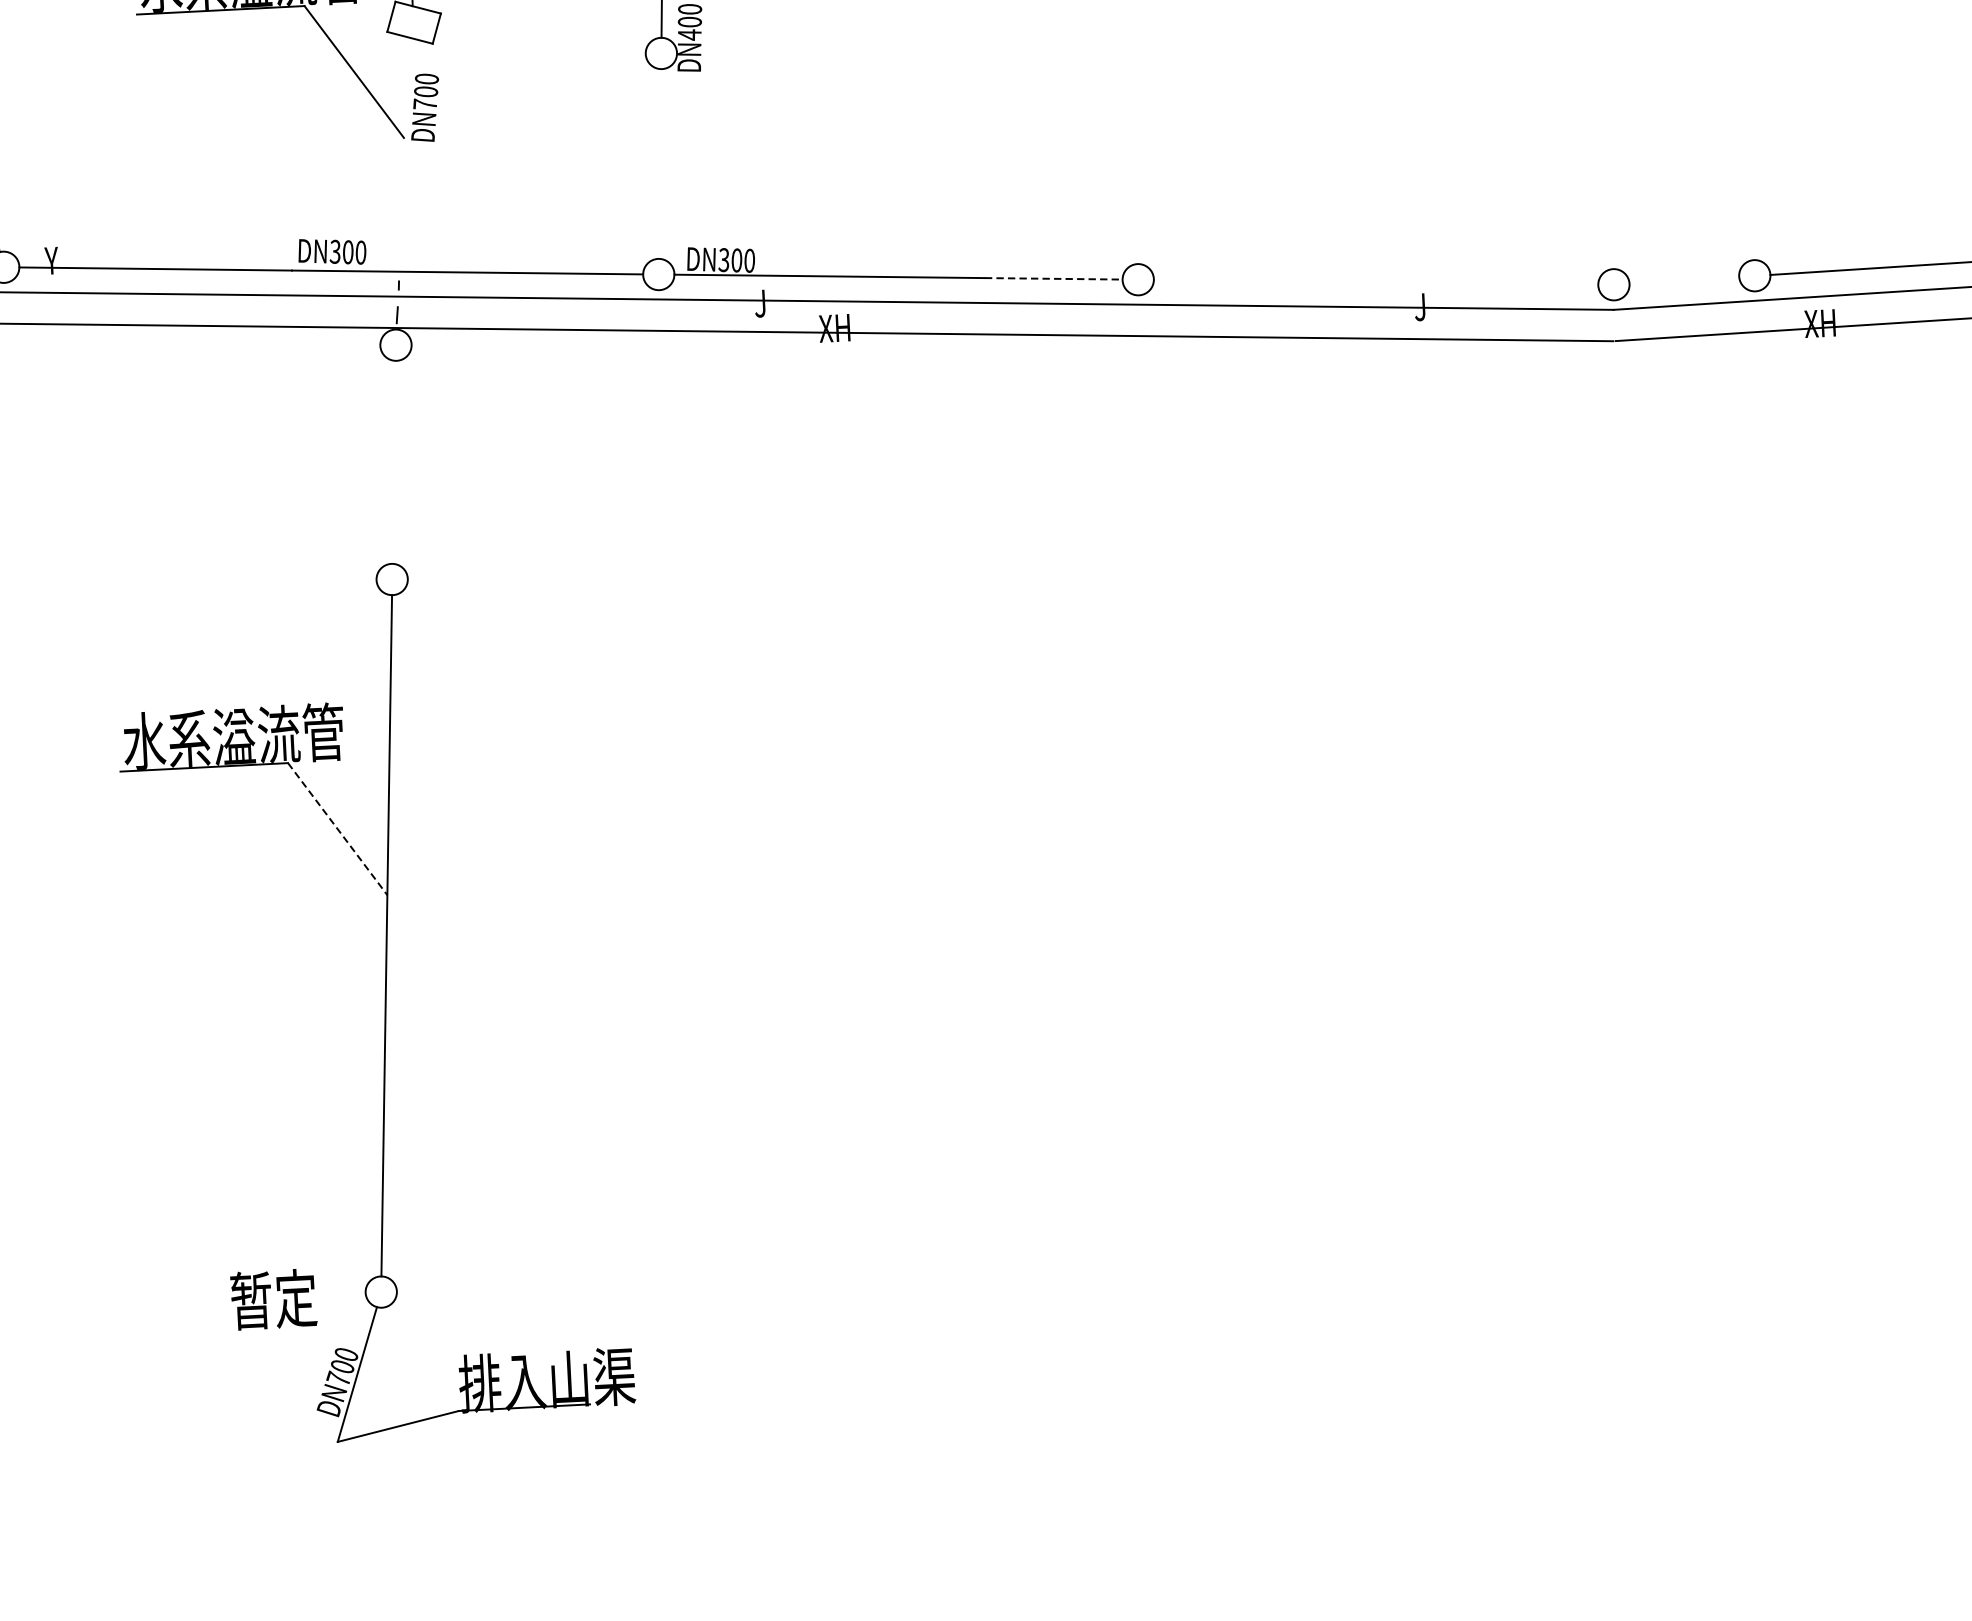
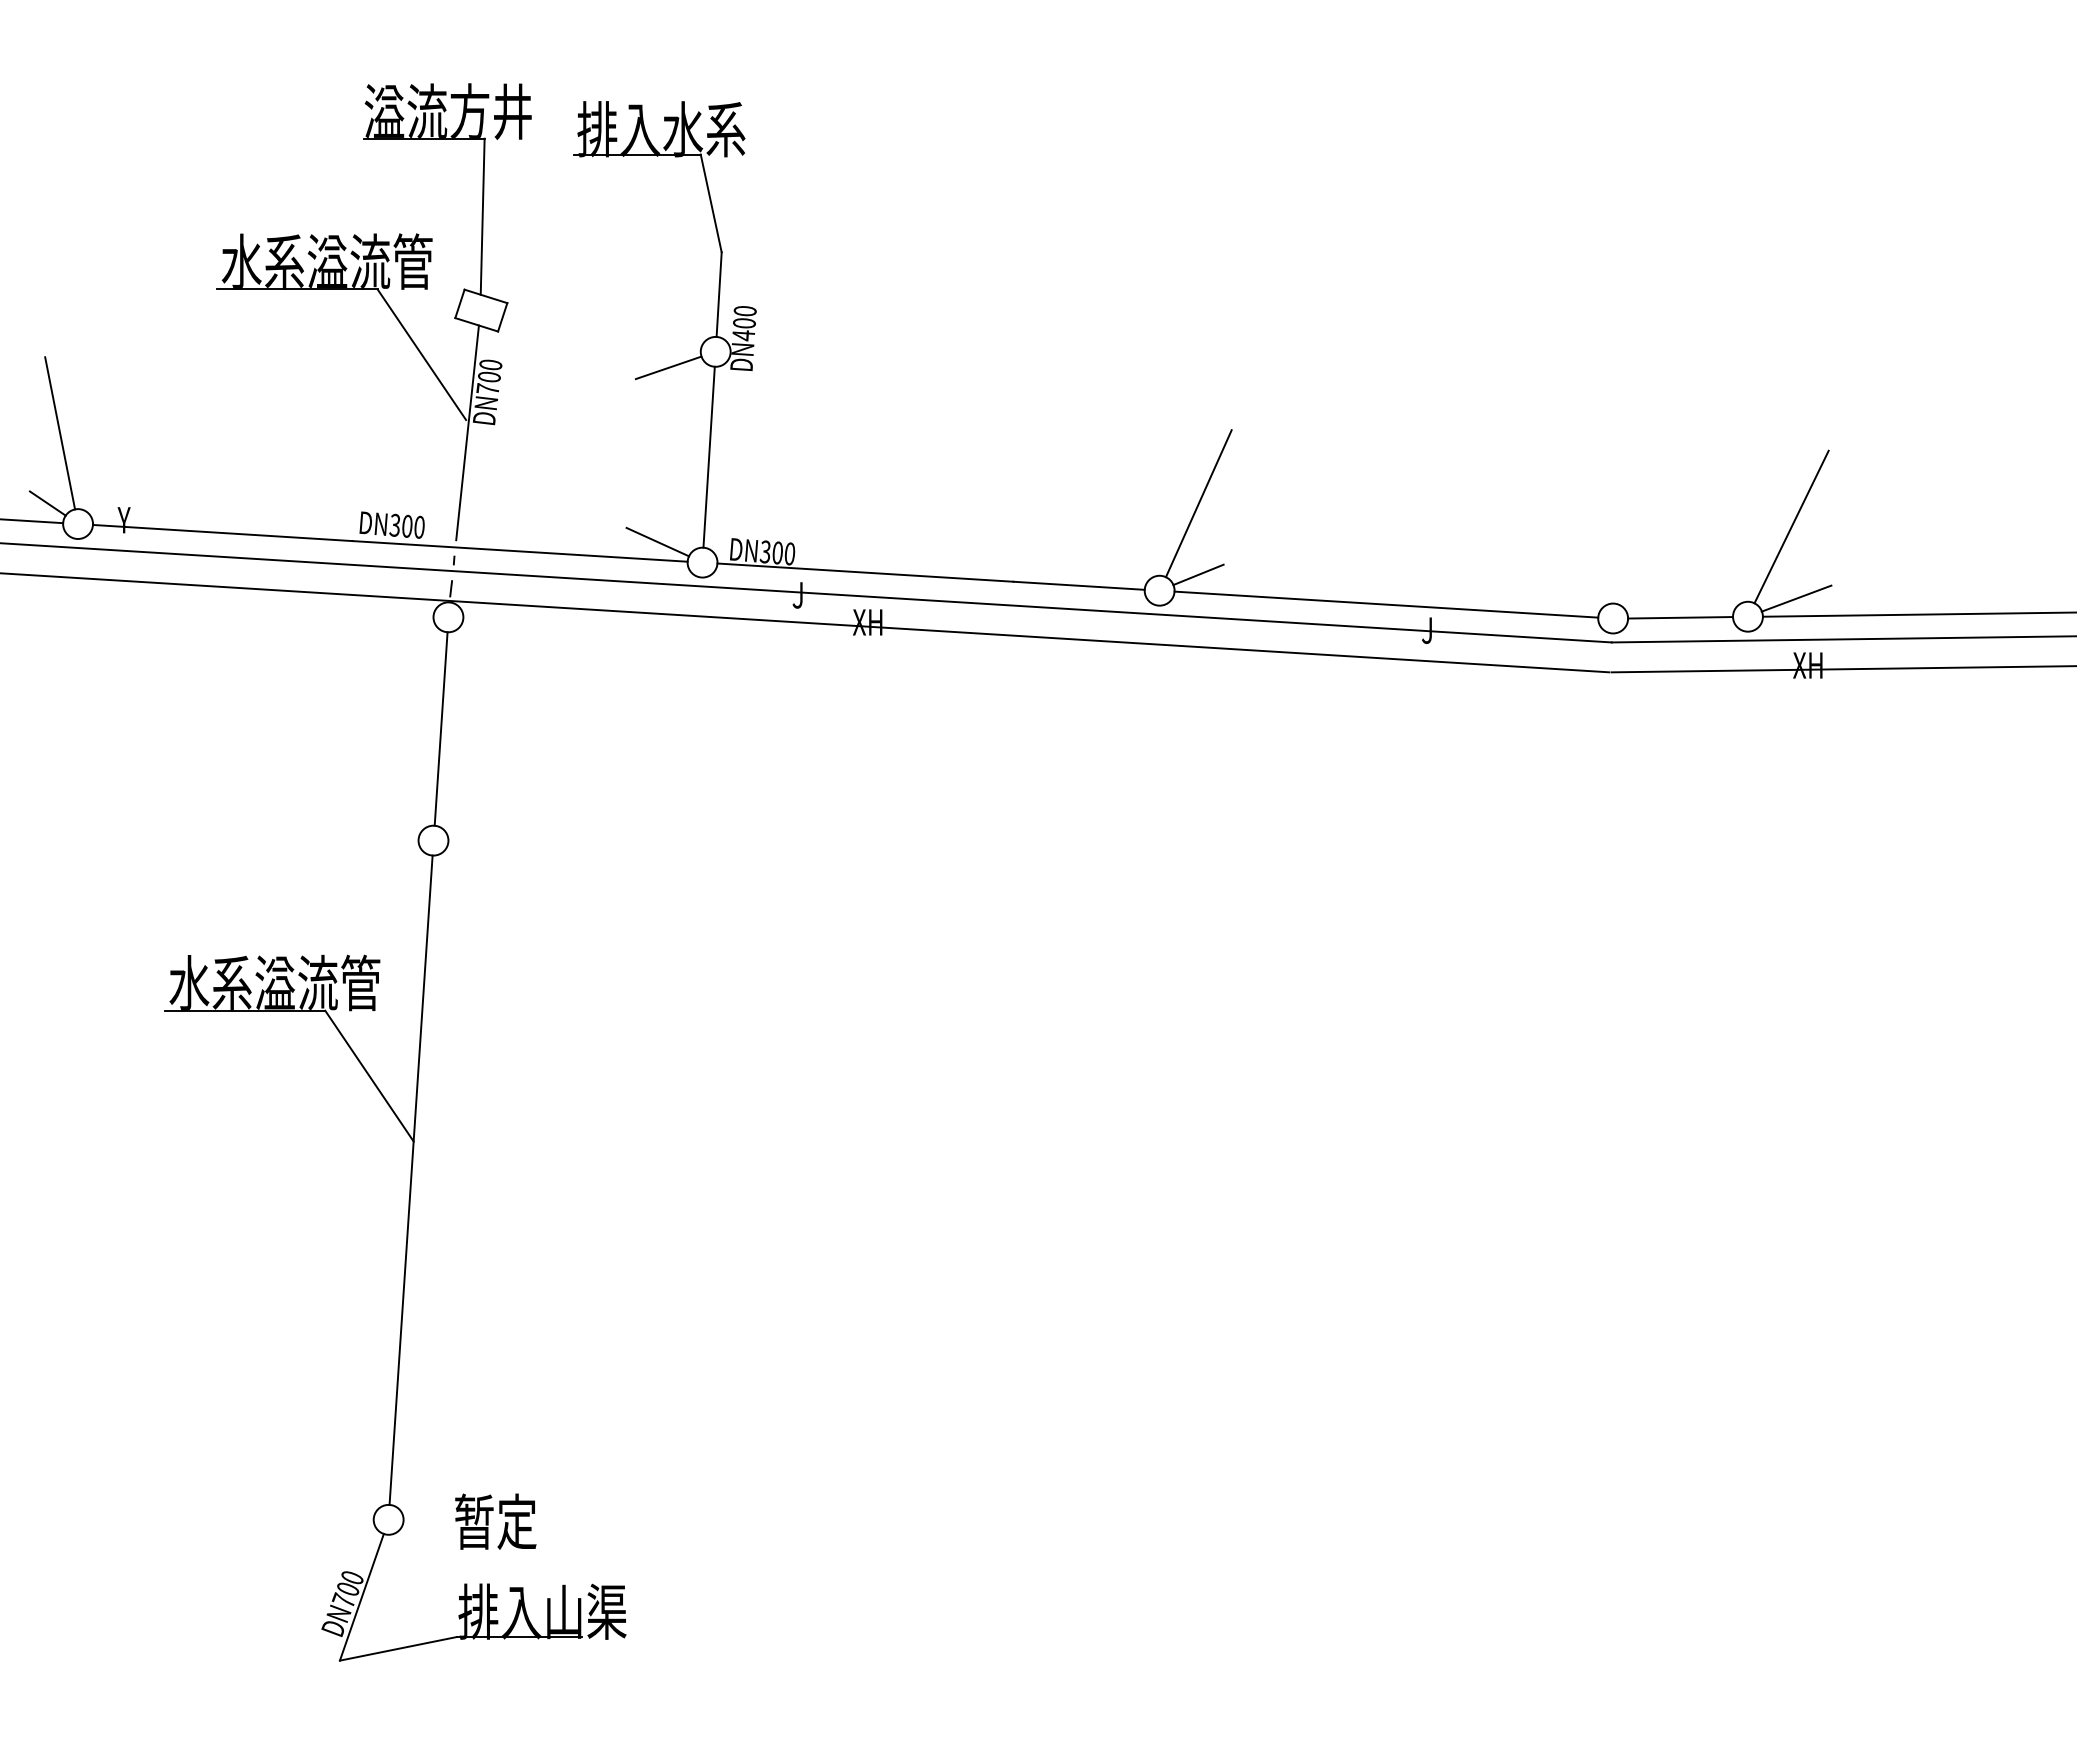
line: (612, 72) -> (668, 367), added
line: (406, 150) -> (467, 432), added
line: (659, 163) -> (708, 456), added
line: (1795, 179) -> (1791, 526), added
line: (1174, 186) -> (1198, 503), added
line: (610, 254) -> (657, 541), added
line: (1804, 254) -> (1796, 598), added
line: (1178, 260) -> (1198, 574), added
line: (1054, 278) -> (1079, 585), dashed -> solid
line: (1684, 280) -> (1680, 617), added
line: (1376, 282) -> (1386, 604), added
line: (393, 461) -> (440, 728), added
line: (337, 829) -> (369, 1076), dashed -> solid
text: (273, 1299) -> (495, 1521), moved

